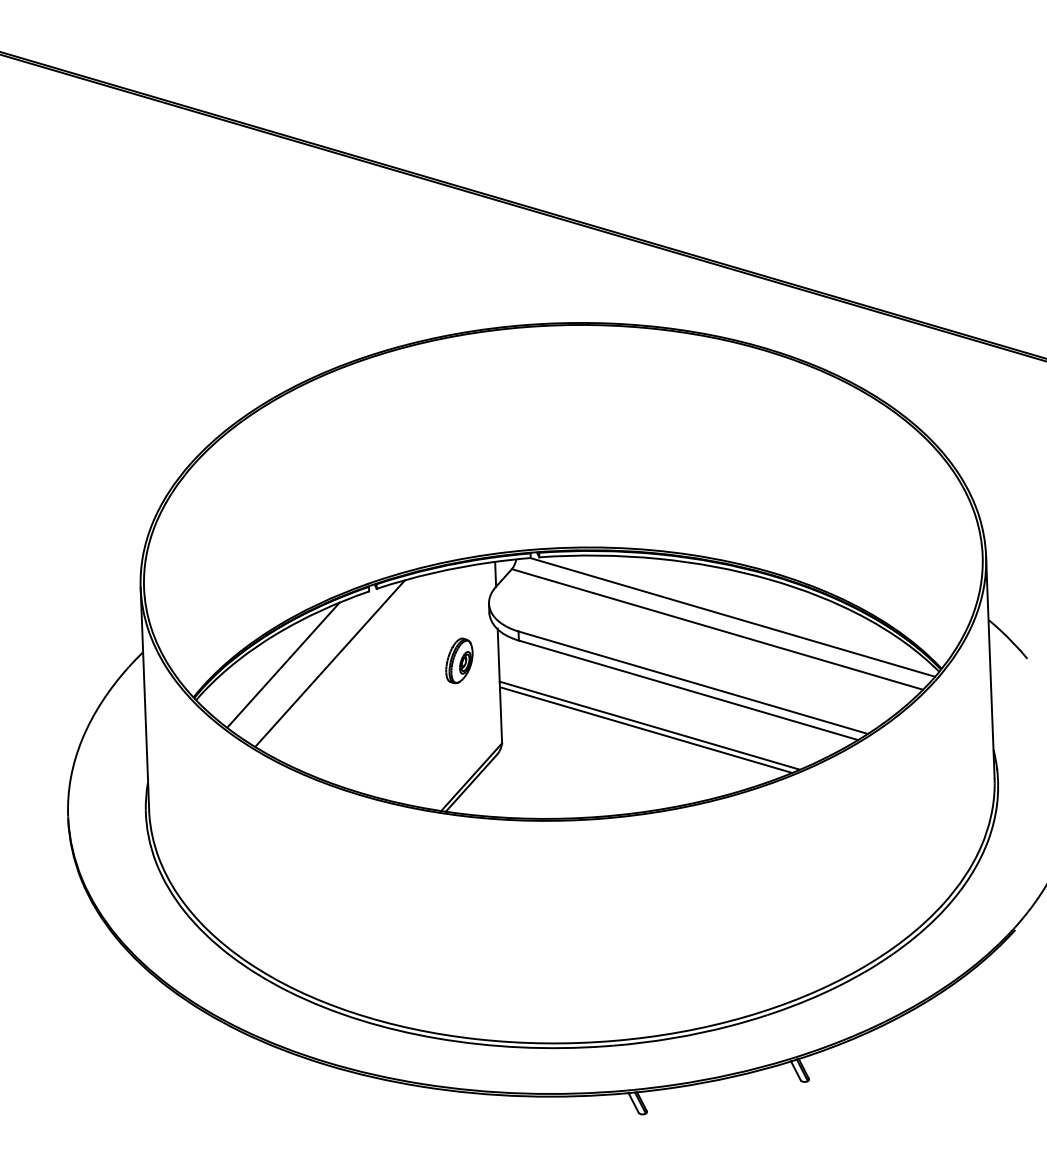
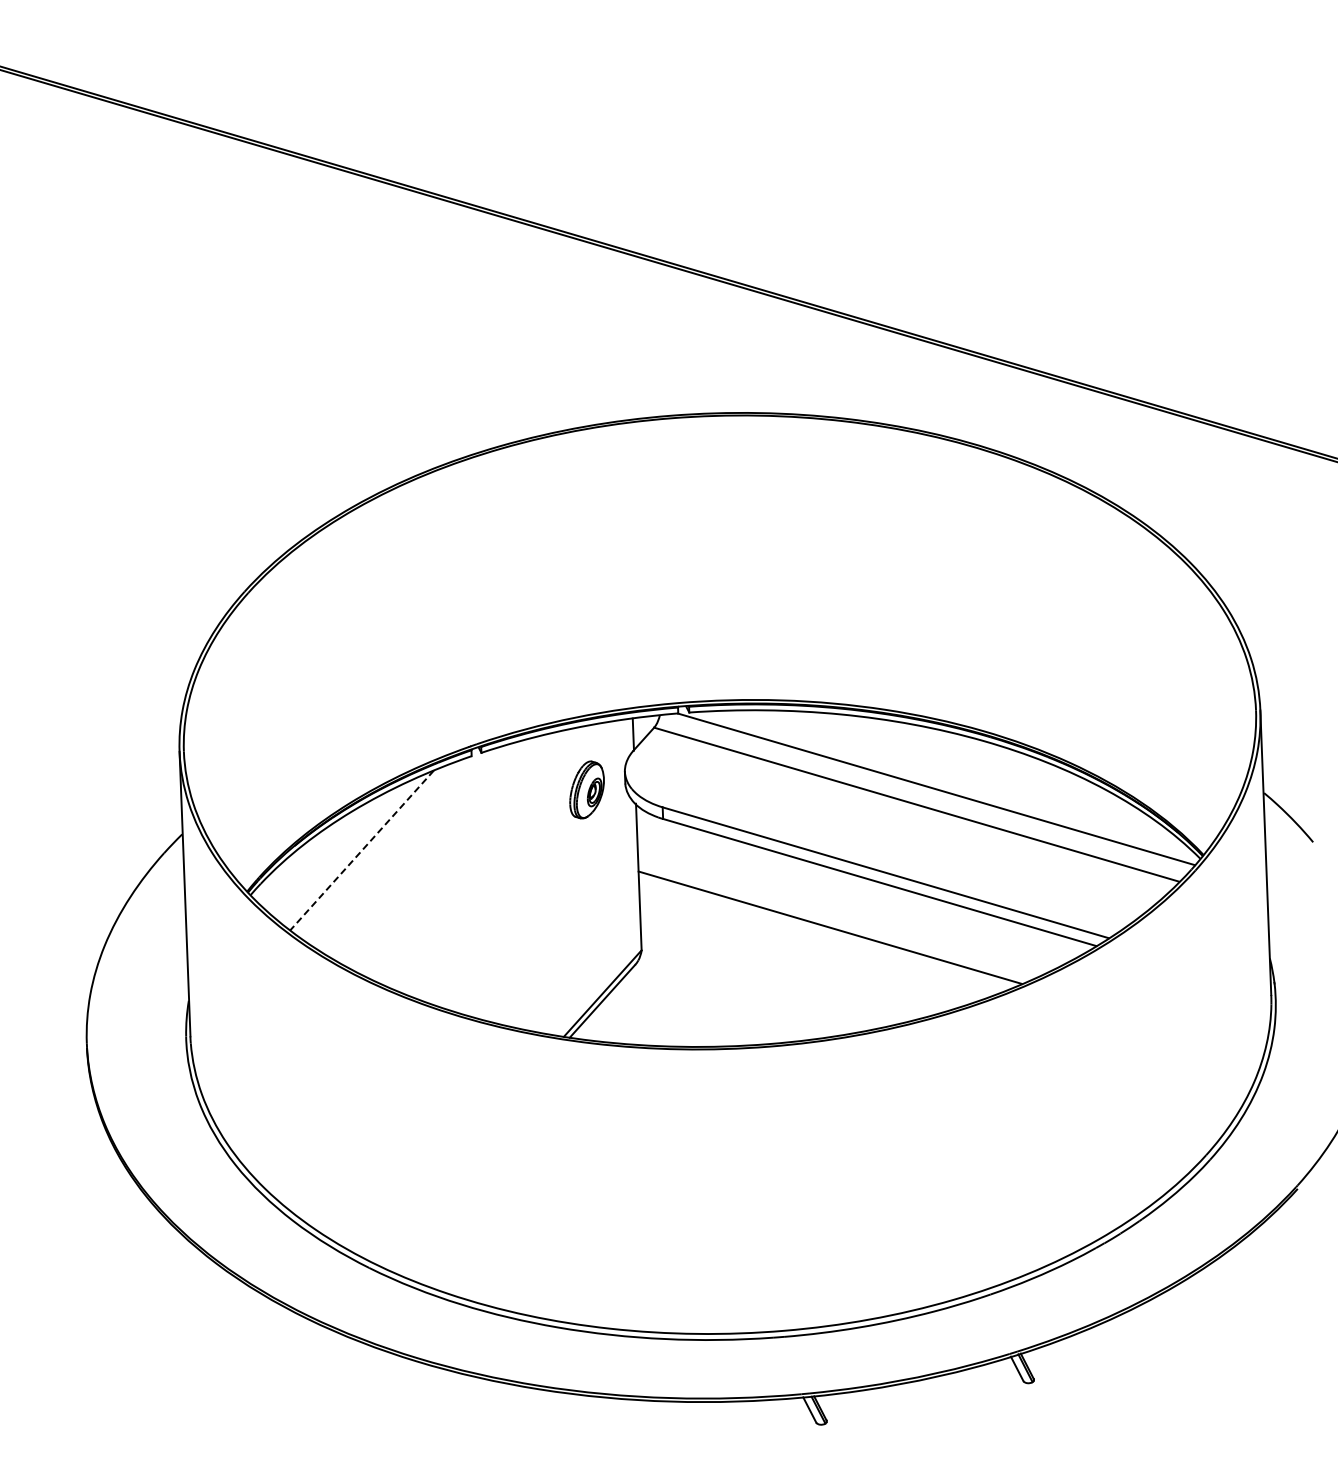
part: (458, 660) -> (586, 789), moved
line: (329, 662) -> (421, 847), removed
line: (282, 665) -> (361, 850), solid -> dashed
line: (645, 730) -> (825, 933), removed

